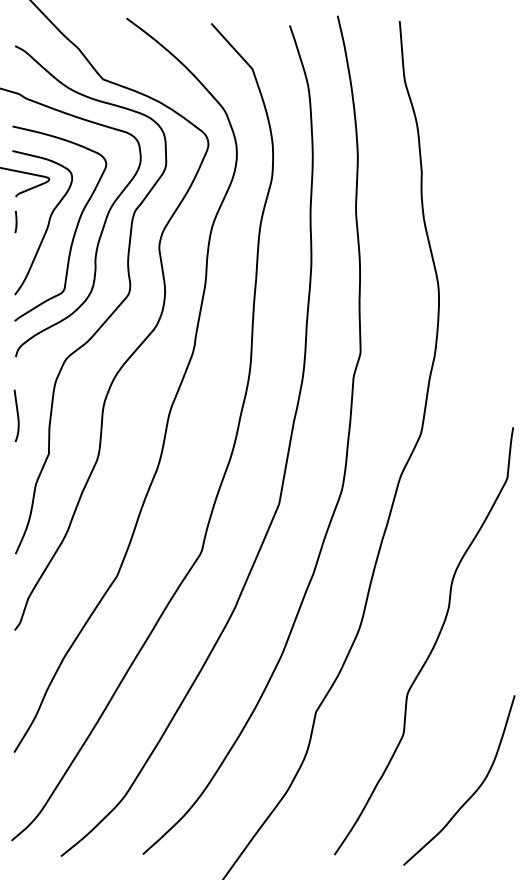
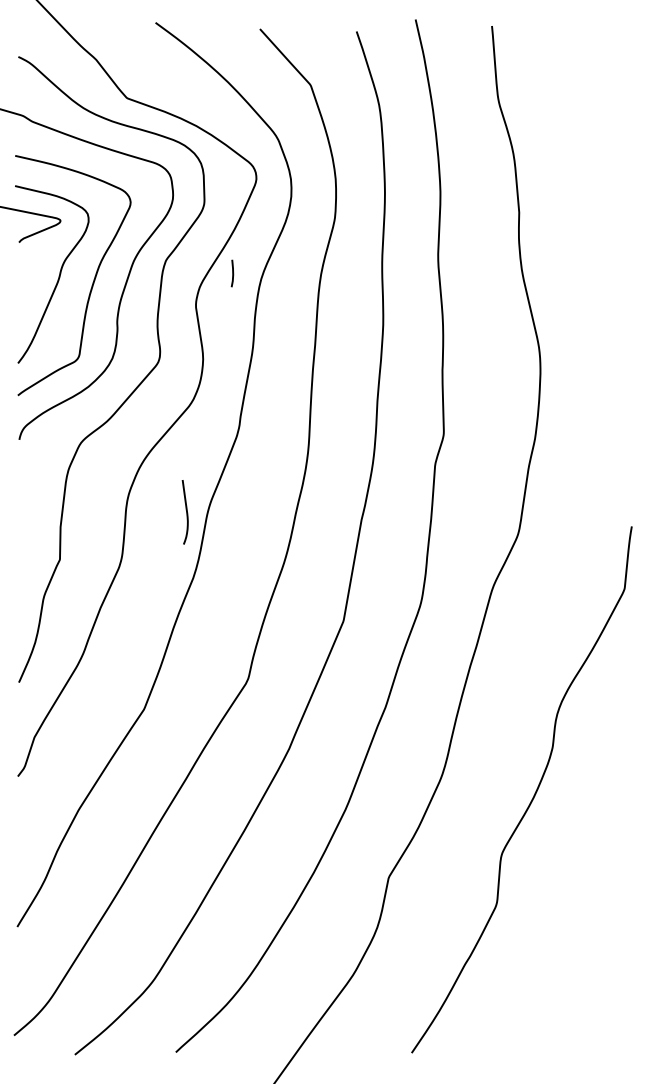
curve: (16, 221) -> (232, 273), moved
curve: (17, 416) -> (186, 512), moved
curve: (475, 790) -> (585, 973), removed

